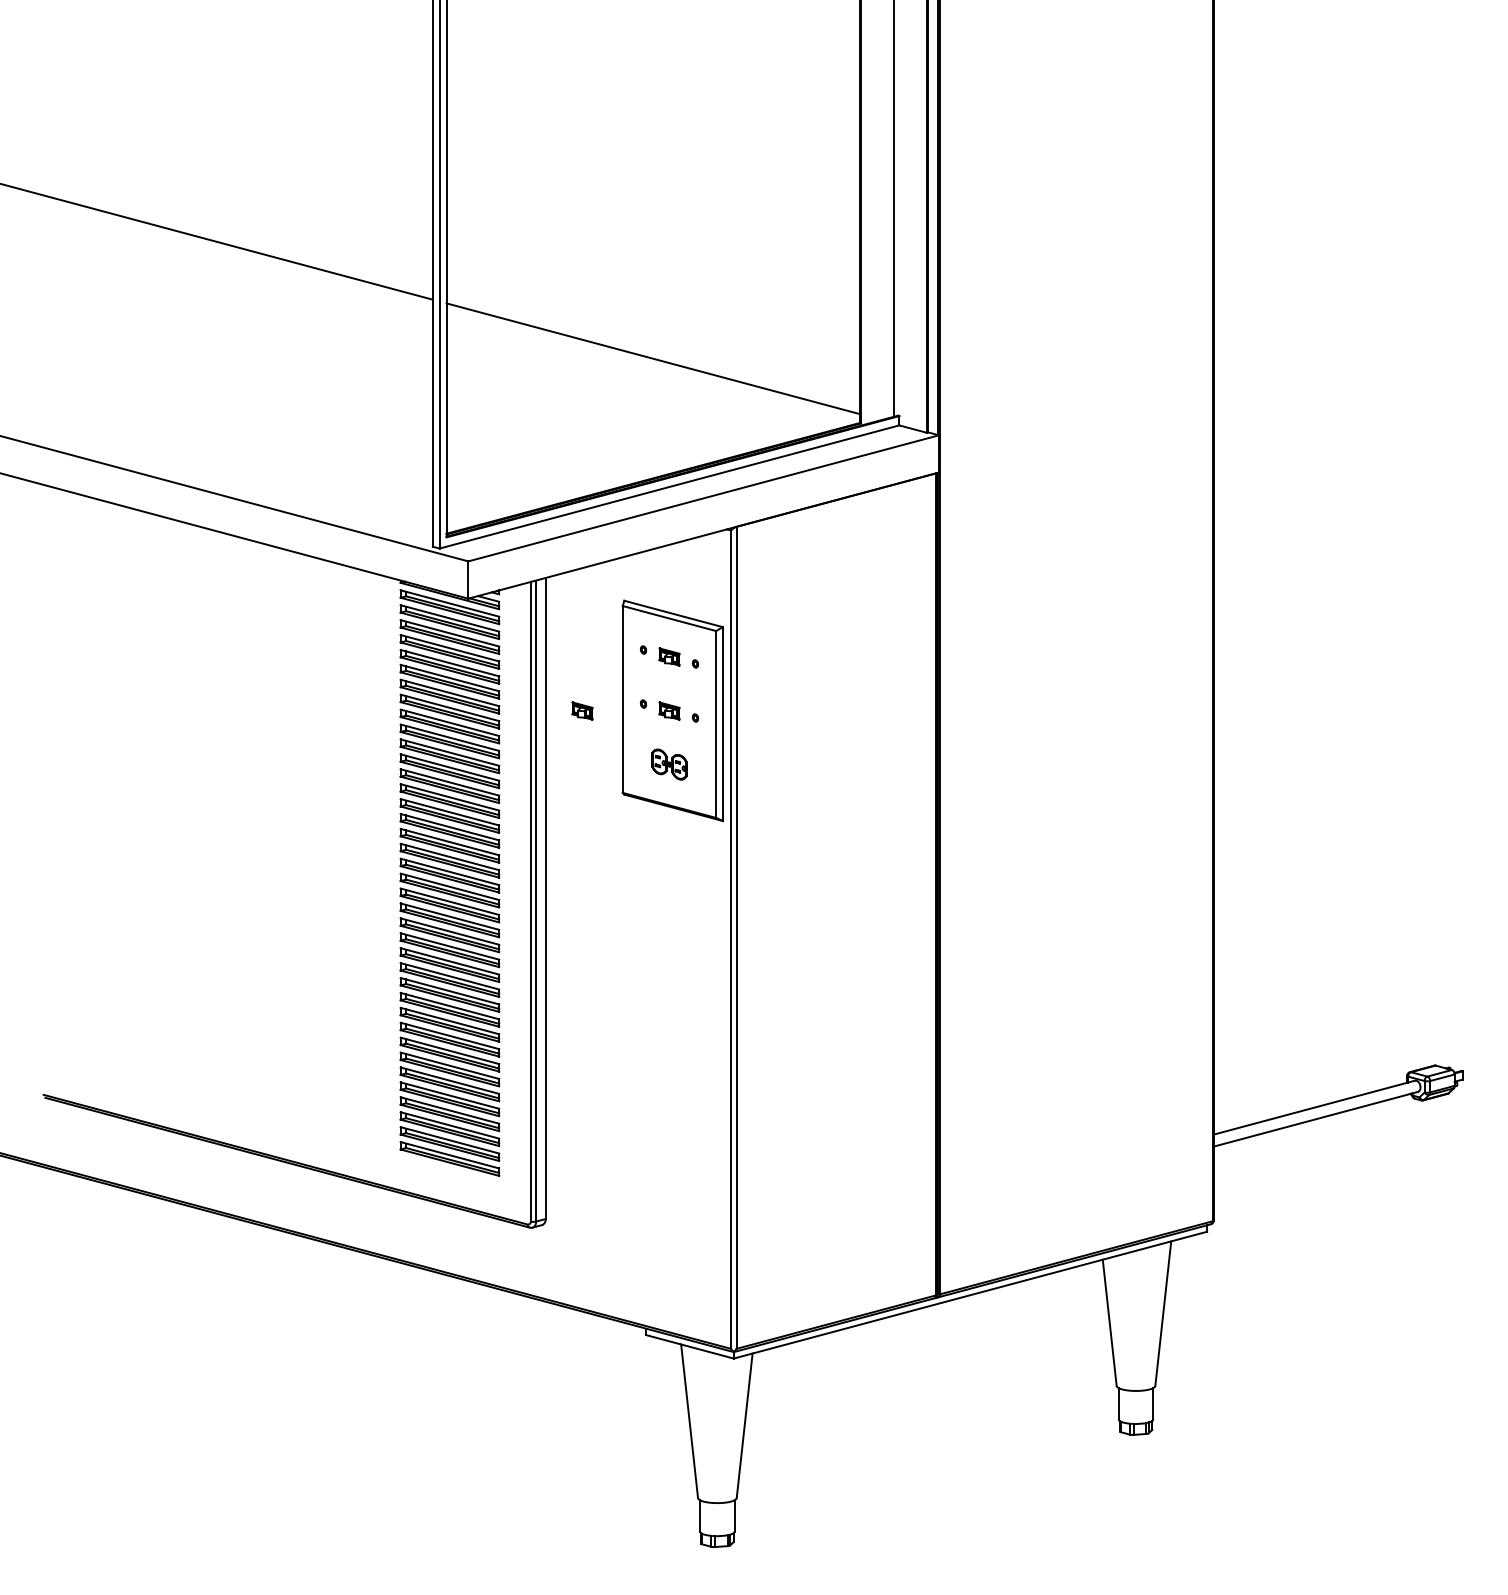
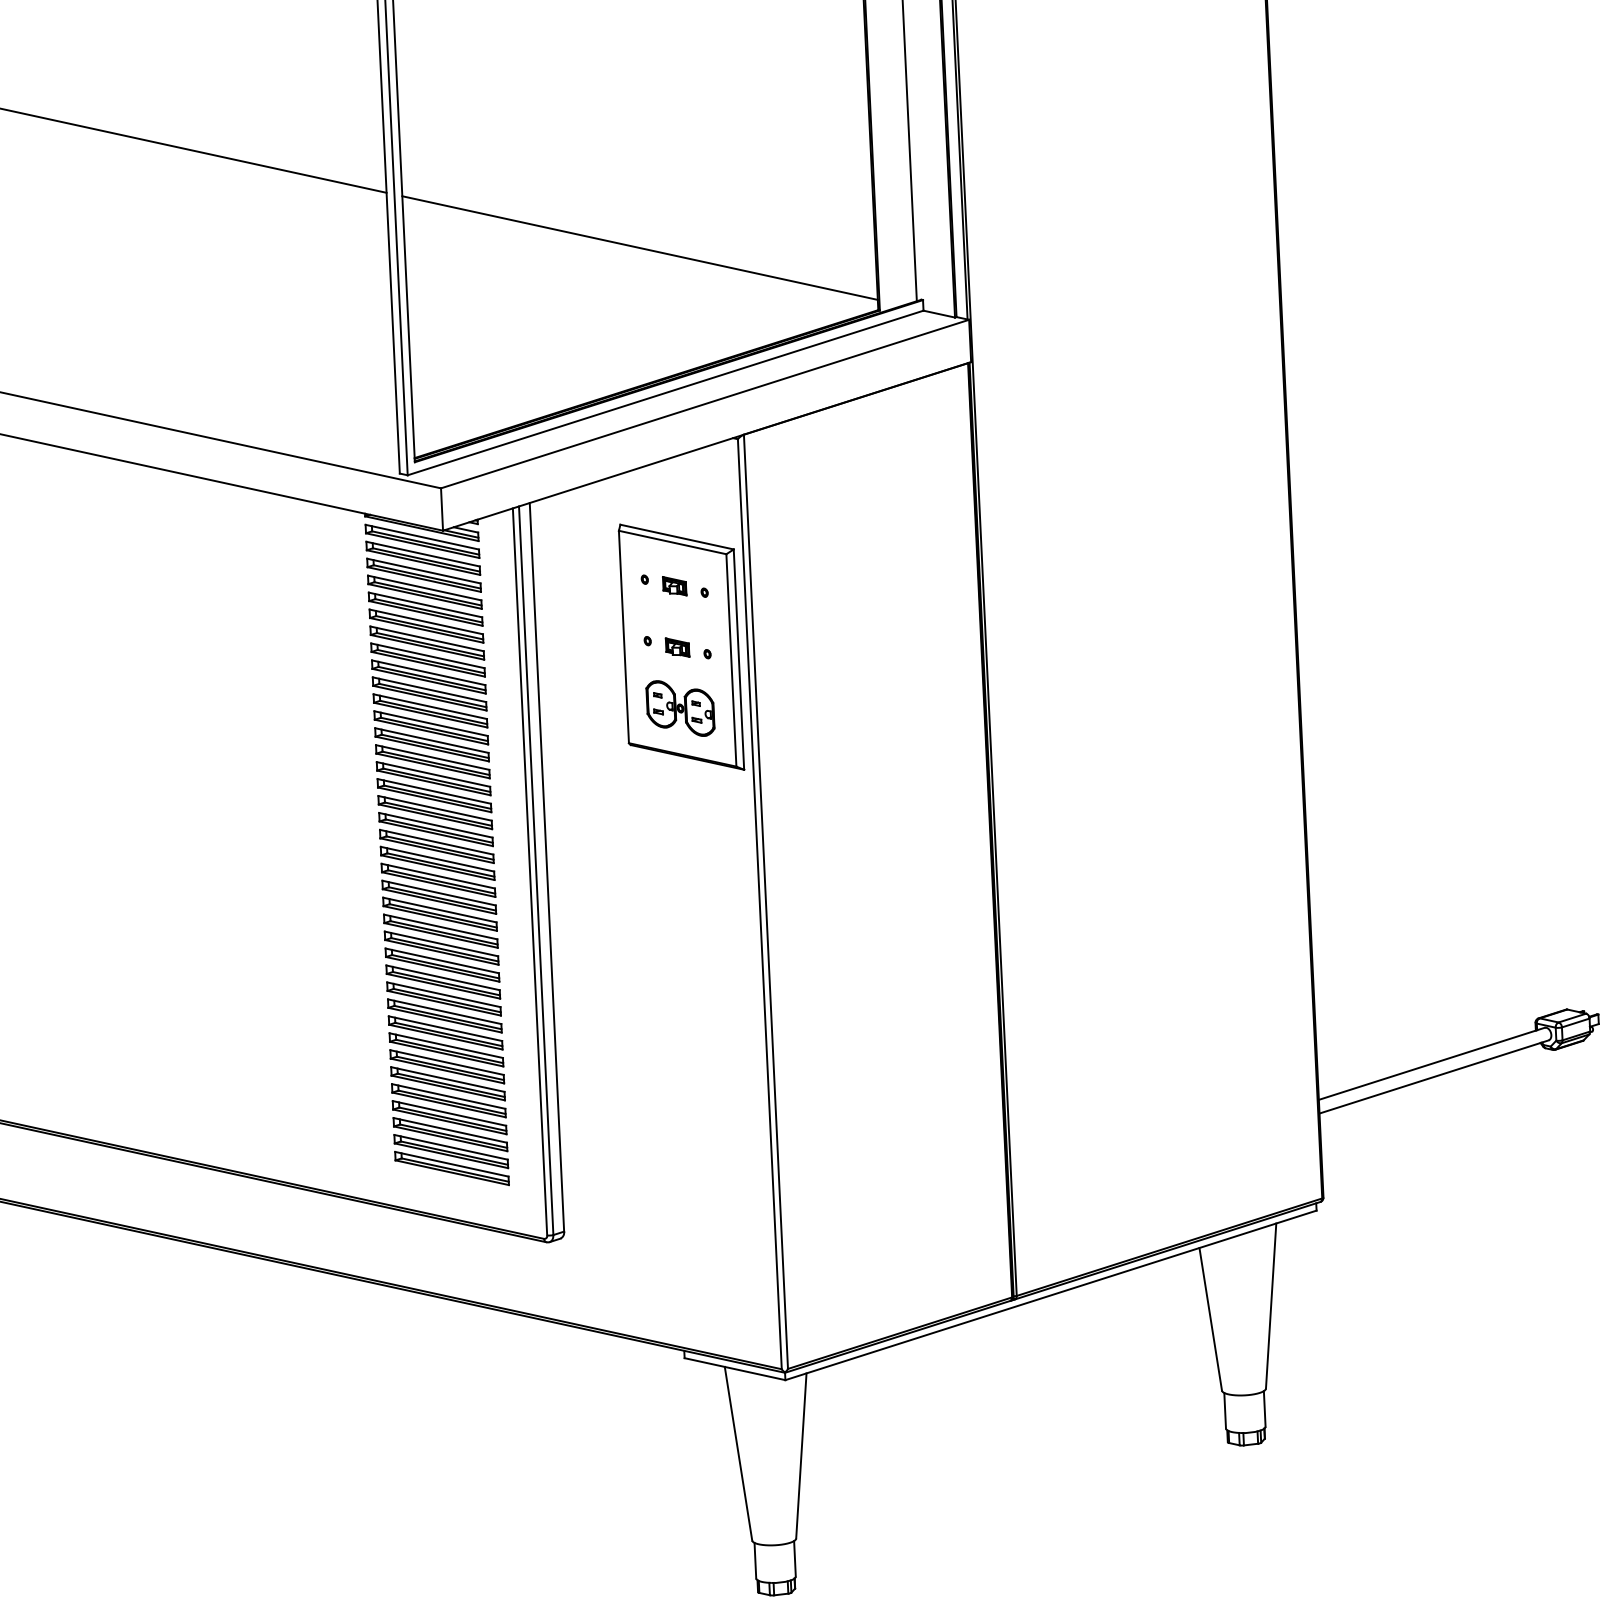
part: (582, 710) -> (578, 651), removed
part: (669, 764) -> (680, 708), size x1.67

